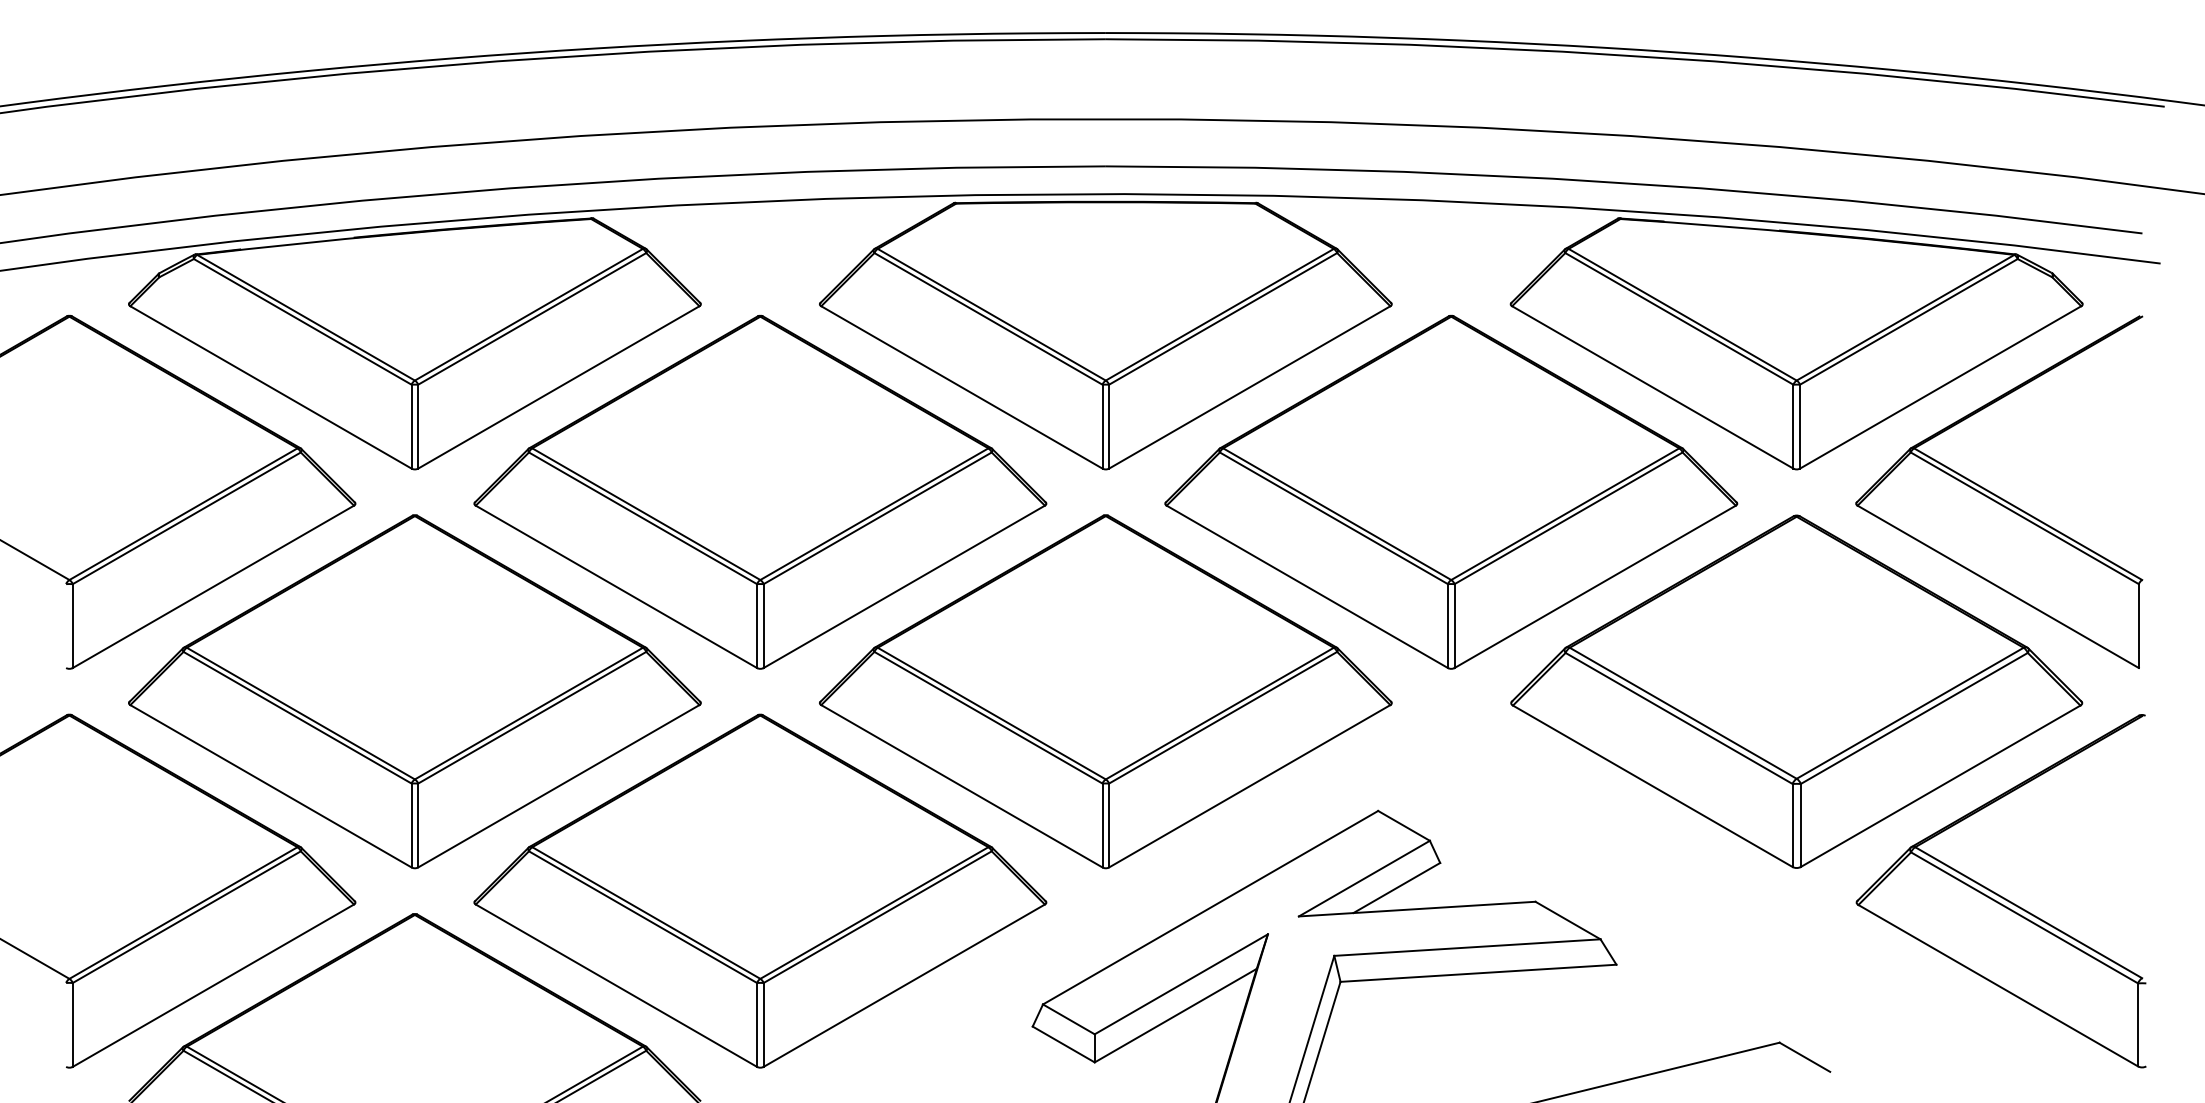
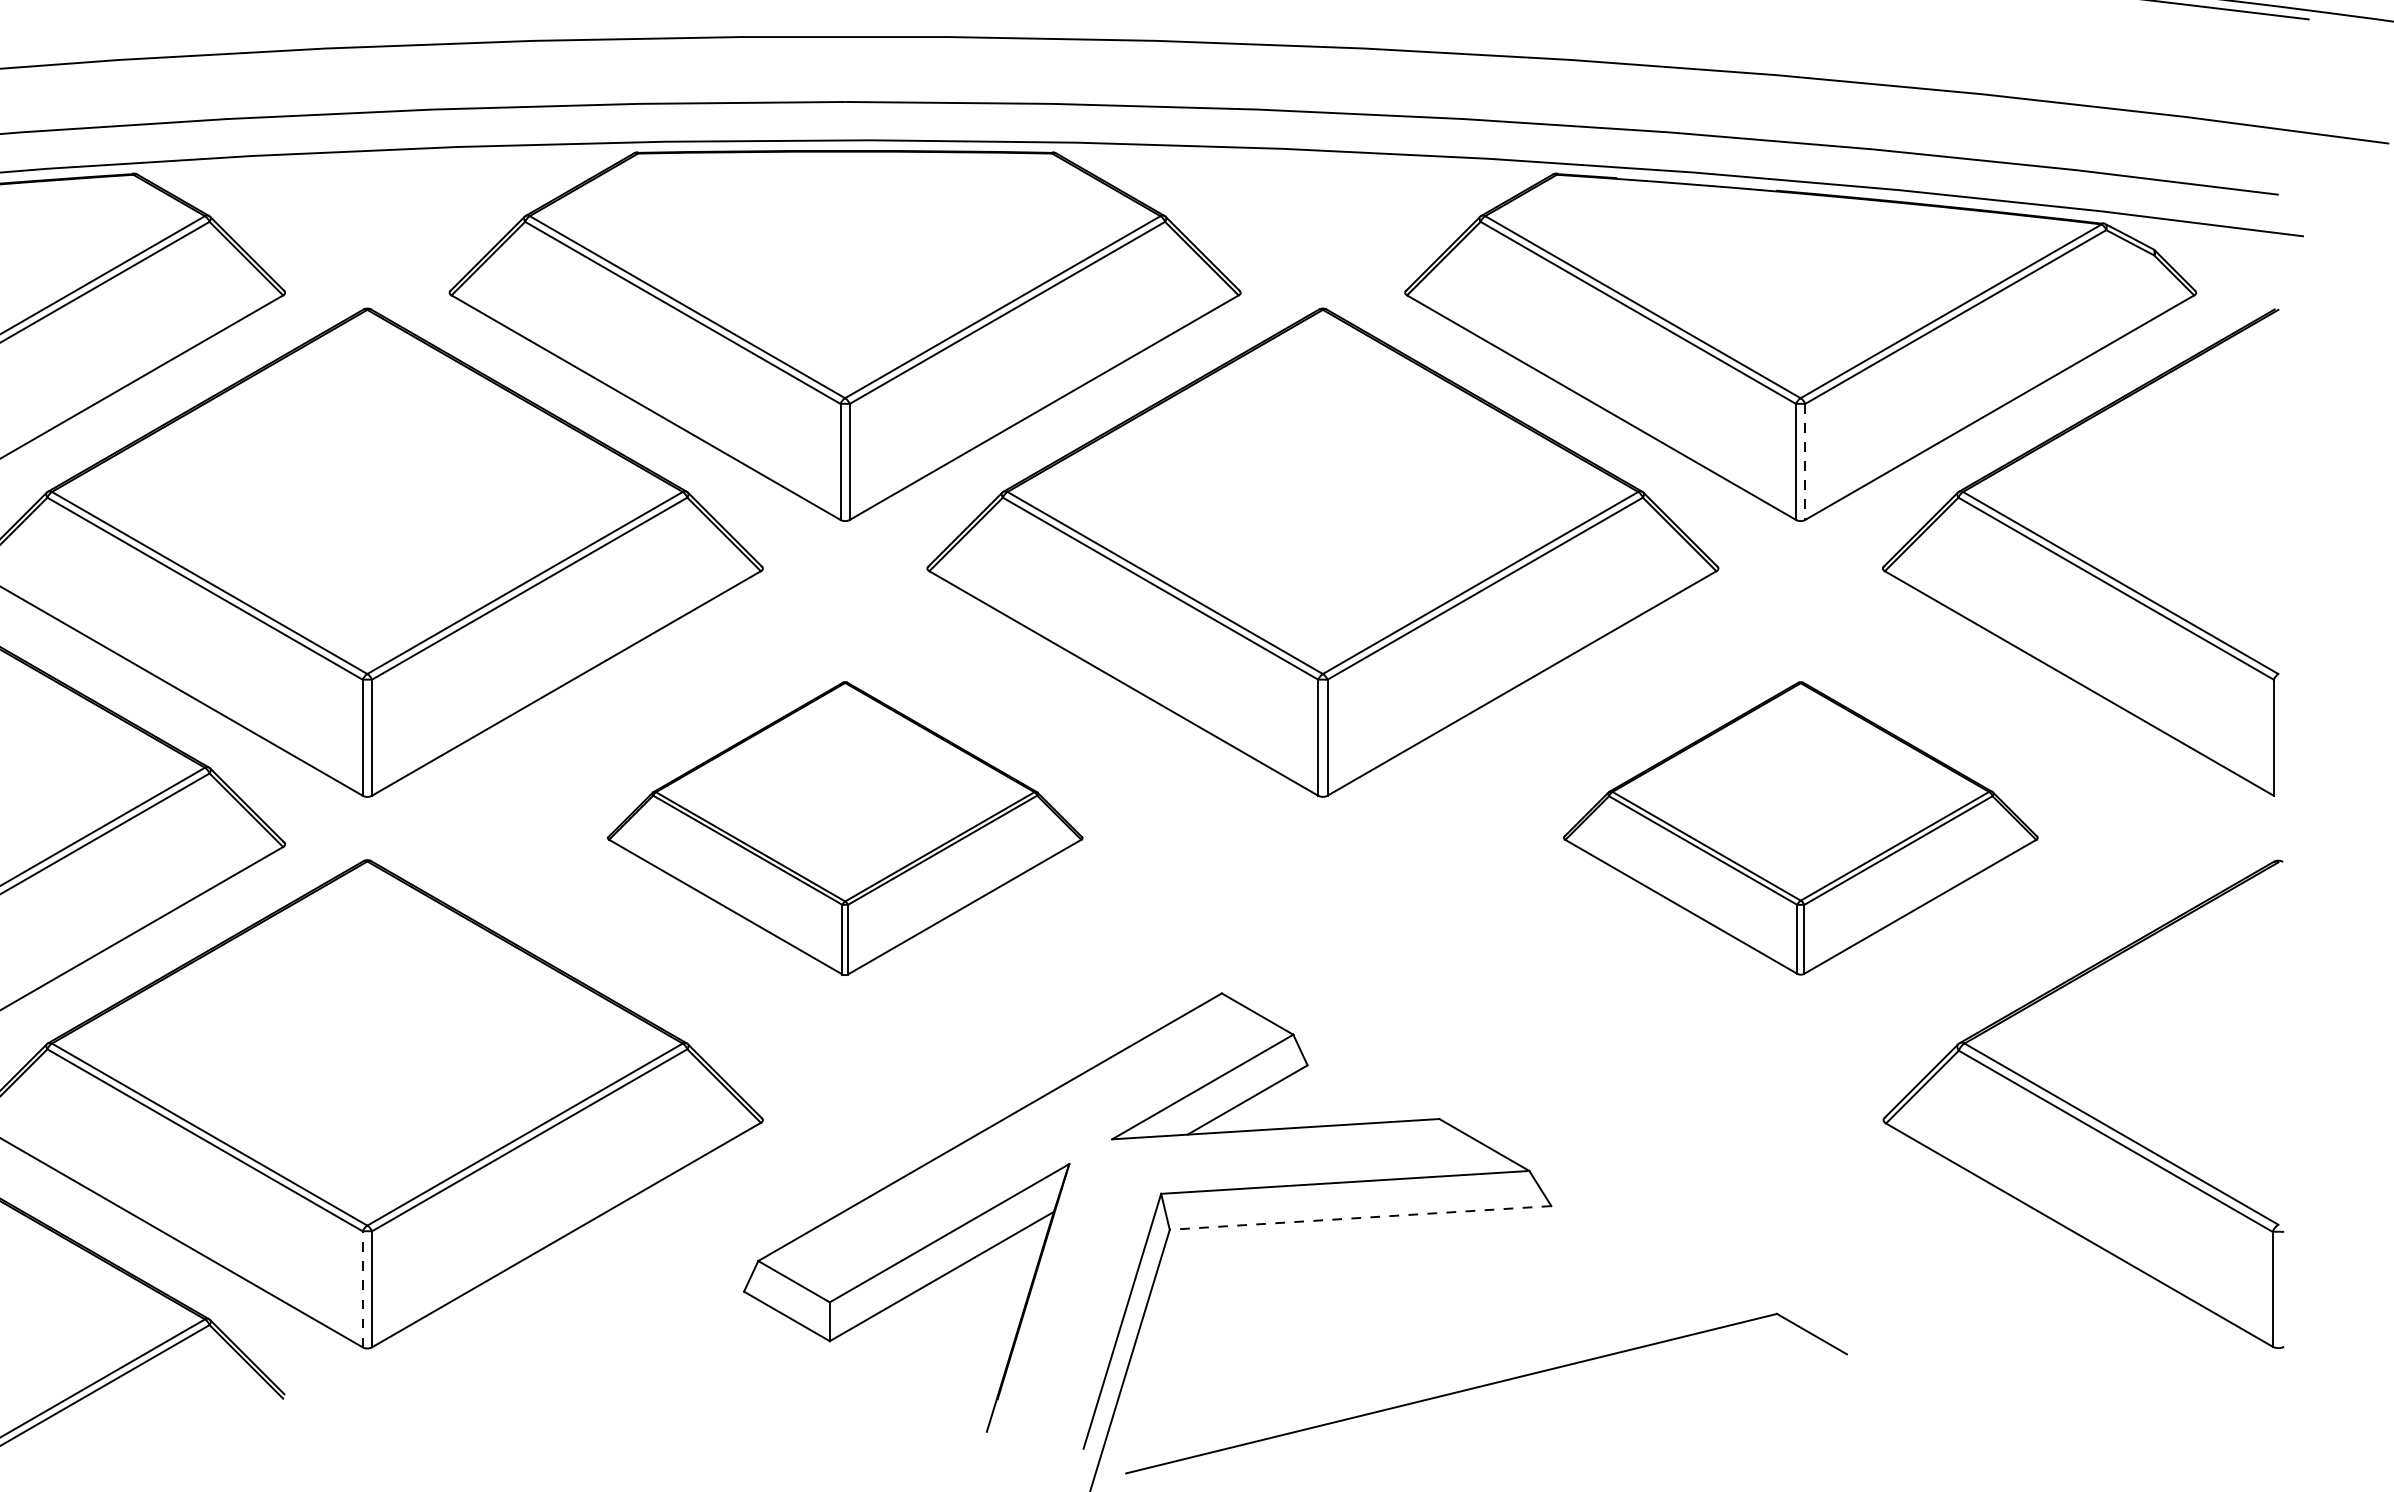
line: (1800, 426) -> (1805, 461), solid -> dashed
part: (1105, 691) -> (844, 828), size x0.6
part: (1796, 691) -> (1800, 828), size x0.6
line: (1478, 973) -> (1360, 1218), solid -> dashed
line: (757, 1024) -> (363, 1288), solid -> dashed

